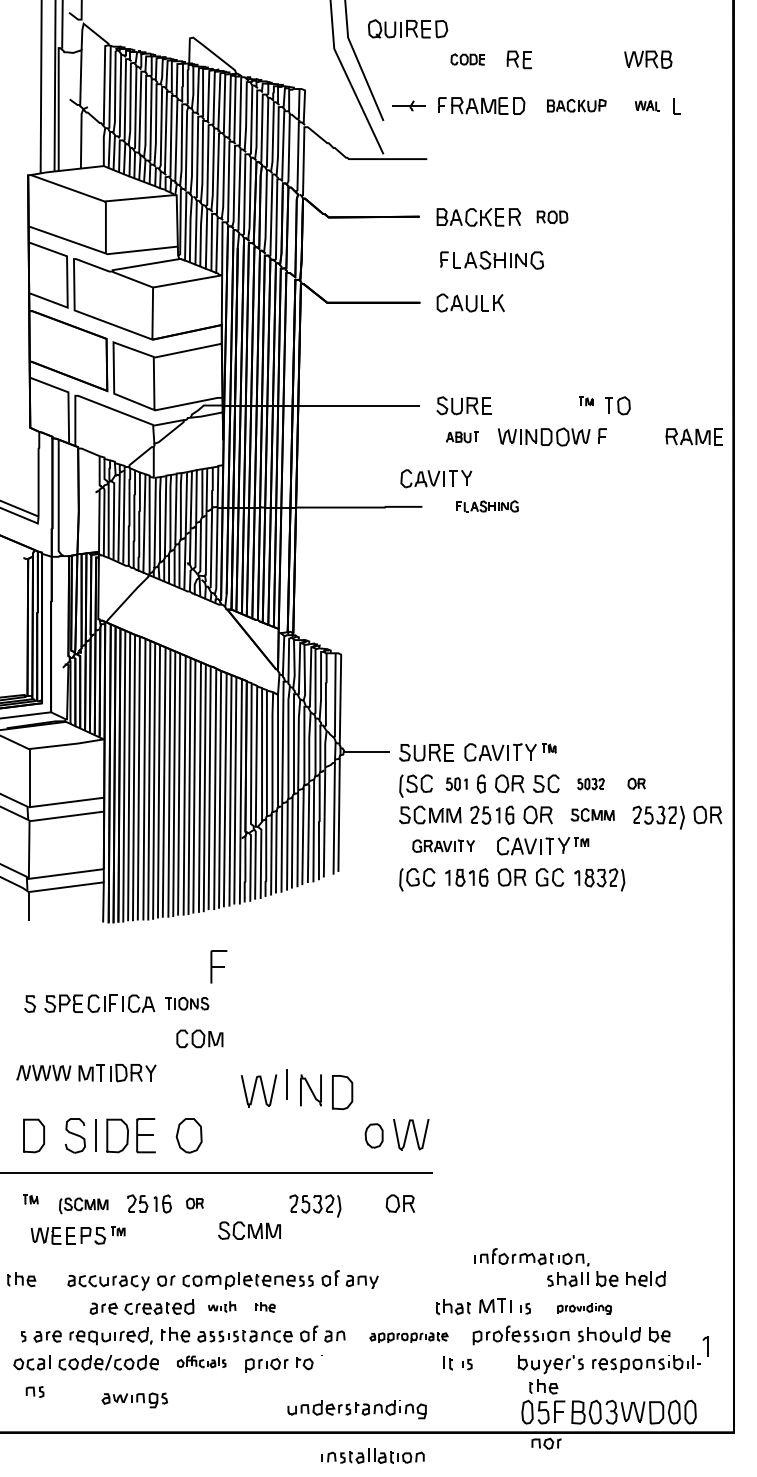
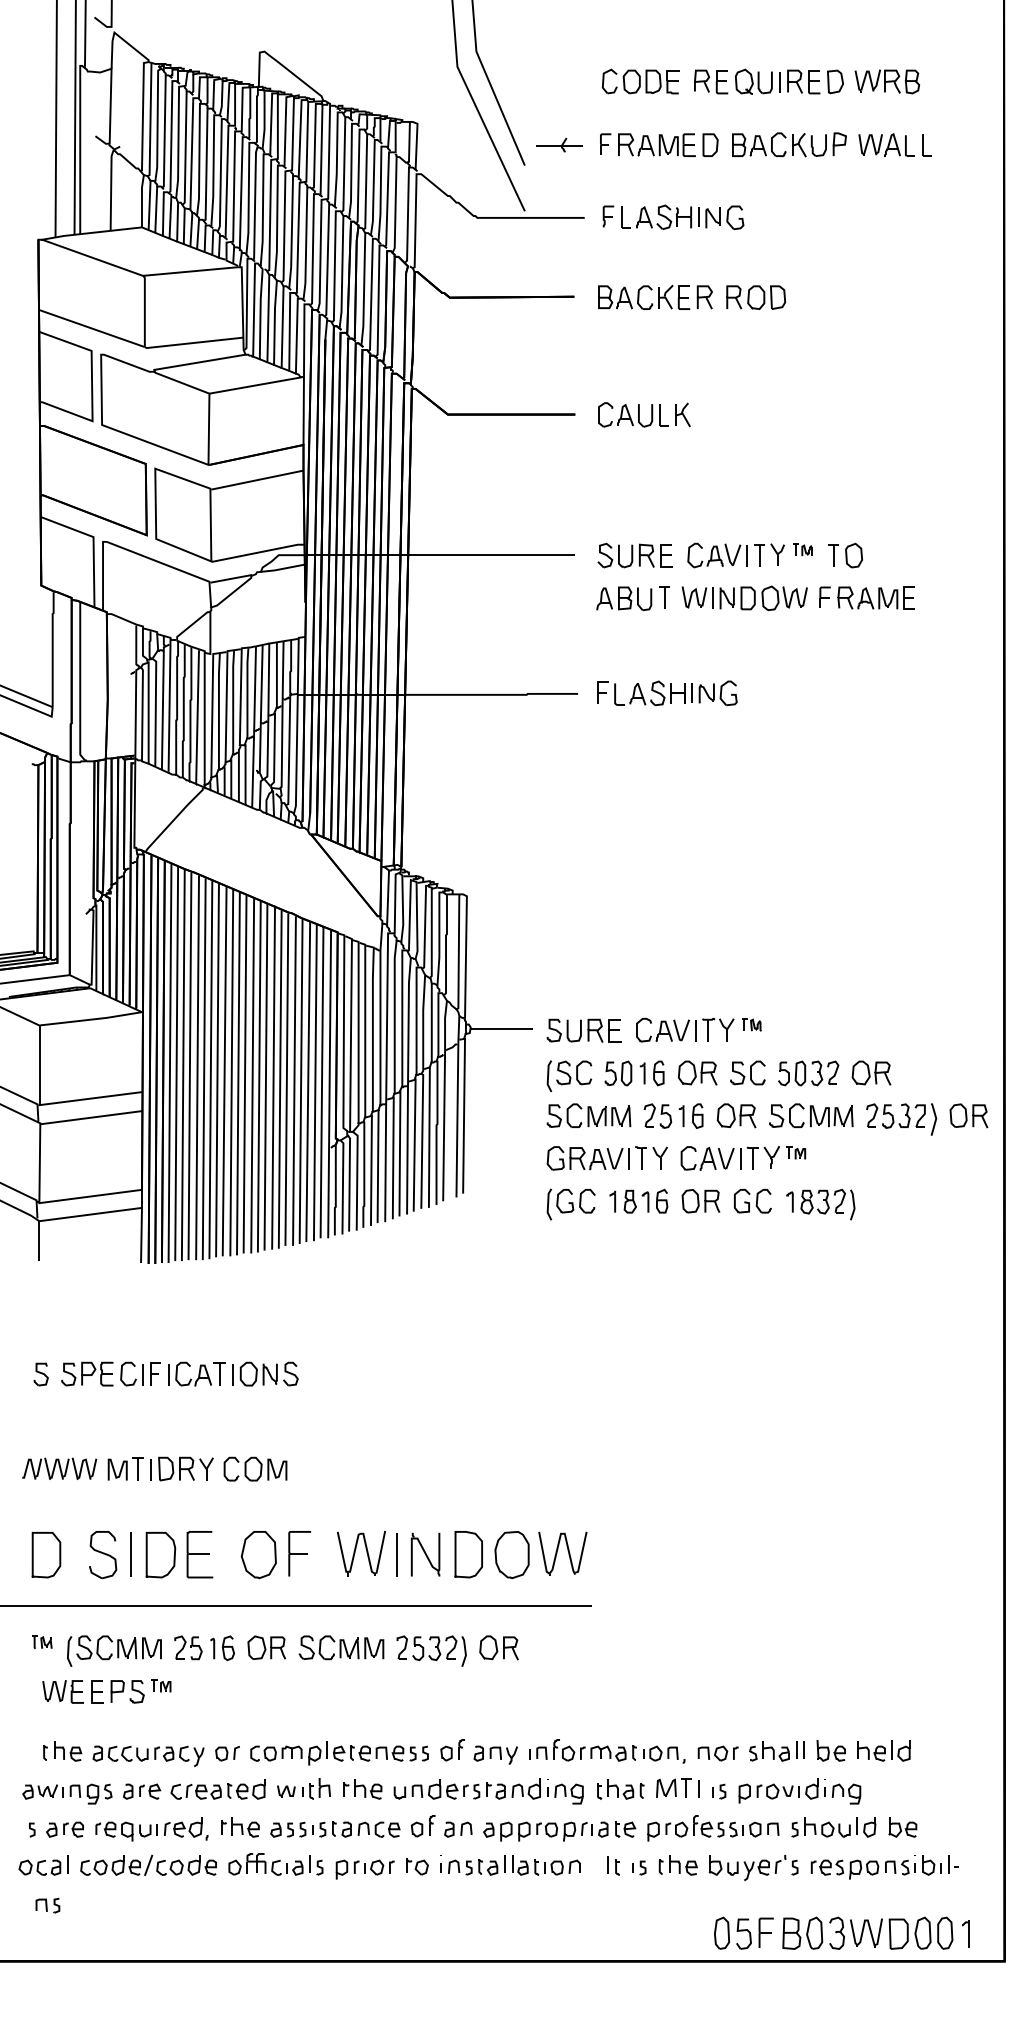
part: (407, 28) -> (788, 81), moved
part: (467, 59) -> (640, 81), size x1.67
part: (576, 105) -> (789, 144), size x1.43
part: (647, 105) -> (886, 144), size x1.67
part: (552, 217) -> (756, 297), size x1.43
part: (492, 260) -> (673, 217), moved
part: (693, 436) -> (875, 597), moved
part: (462, 437) -> (632, 598), size x1.67
part: (435, 478) -> (735, 555), moved
part: (487, 506) -> (667, 693), size x1.67
part: (636, 783) -> (871, 1072), size x1.67
part: (456, 784) -> (624, 1073), size x1.43
part: (590, 784) -> (808, 1073), size x1.67
part: (592, 814) -> (811, 1115), size x1.43
part: (443, 846) -> (606, 1158), size x1.43
part: (218, 966) -> (299, 1553), moved
part: (186, 1003) -> (255, 1373), size x1.43
part: (199, 1038) -> (255, 1468), moved
line: (286, 1084) -> (396, 1554), moved
part: (259, 1090) -> (361, 1553), moved
part: (310, 1090) -> (425, 1554), moved
curve: (333, 1092) -> (456, 1554), moved
part: (373, 1136) -> (511, 1555), size x1.43
part: (194, 1203) -> (266, 1647), size x1.67
part: (400, 1203) -> (498, 1647), moved
part: (83, 1205) -> (114, 1650), size x1.43
part: (249, 1230) -> (341, 1647), moved
part: (532, 1257) -> (607, 1751), moved
part: (21, 1279) -> (62, 1751), moved
part: (221, 1306) -> (303, 1788), size x1.43
part: (264, 1307) -> (362, 1789), size x1.43
part: (584, 1308) -> (799, 1791), size x1.67
part: (408, 1337) -> (559, 1831), size x1.43
part: (705, 1345) -> (965, 1933), moved
part: (201, 1361) -> (275, 1864), size x1.43
part: (543, 1386) -> (677, 1865), moved
part: (134, 1399) -> (67, 1793), moved
part: (356, 1409) -> (488, 1791), moved
part: (546, 1443) -> (717, 1753), moved
part: (373, 1456) -> (510, 1865), moved

